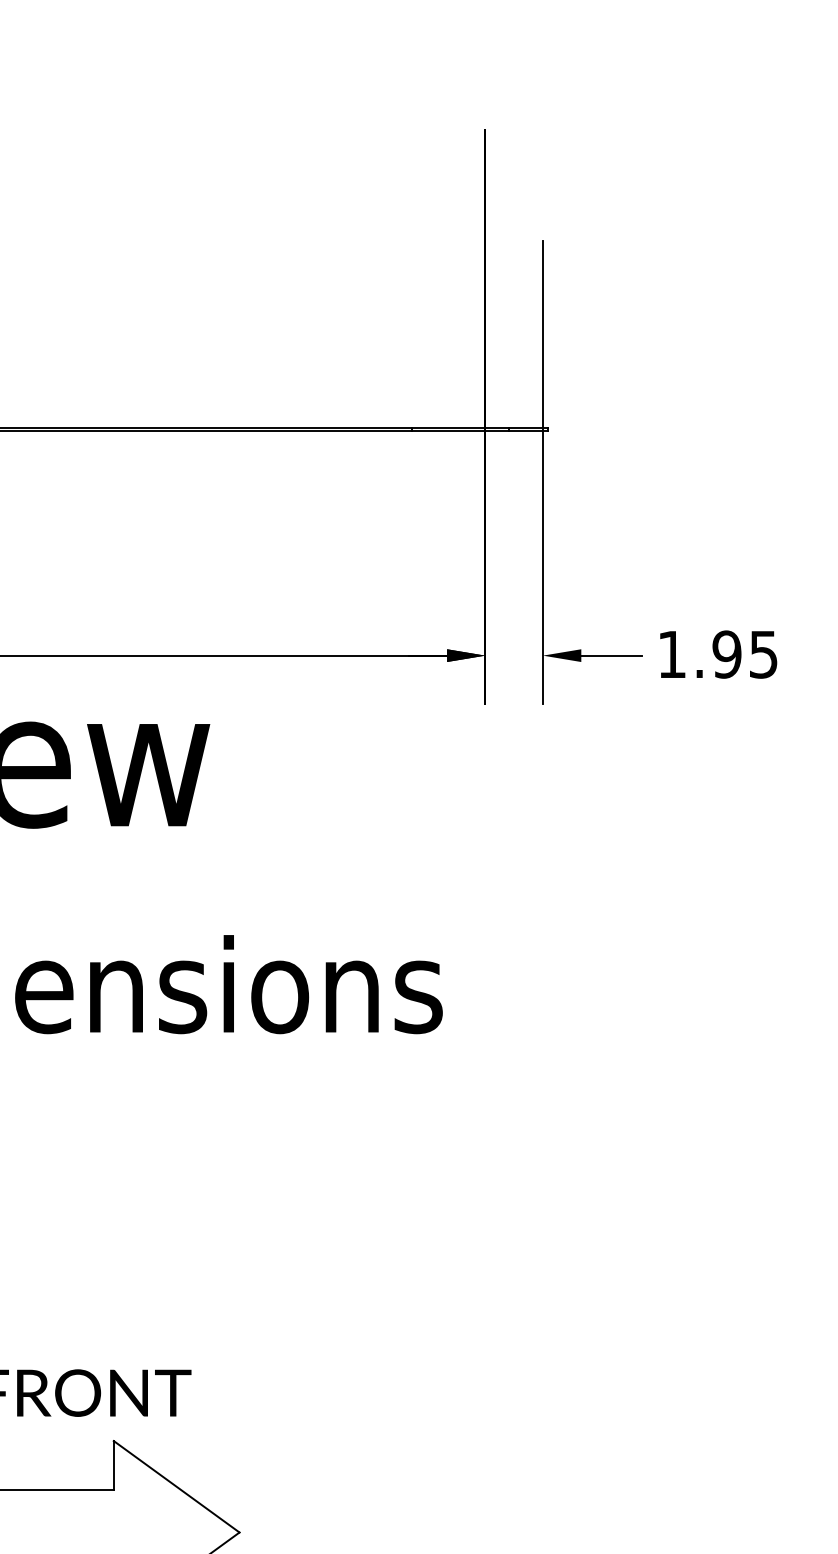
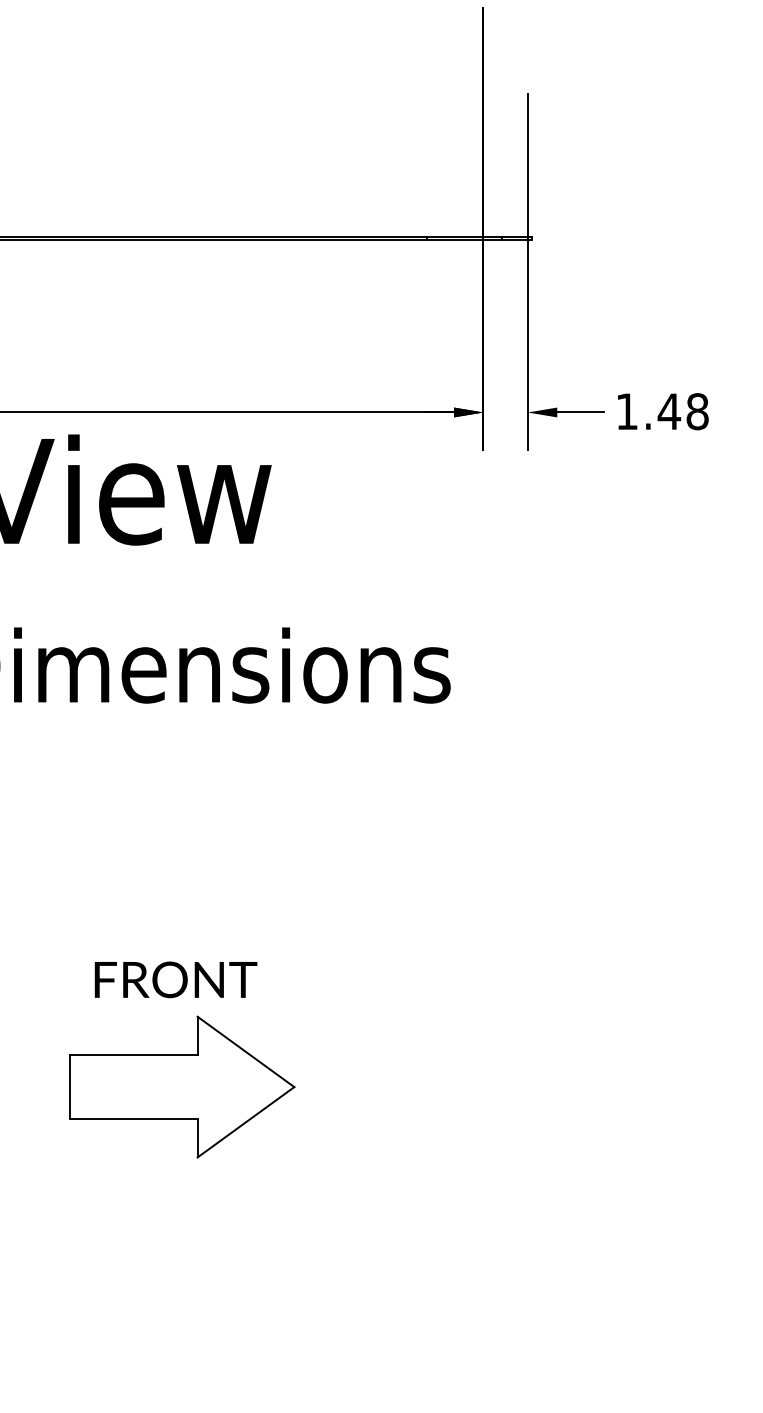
text: (744, 654) -> (682, 411), 1.95 -> 1.48

